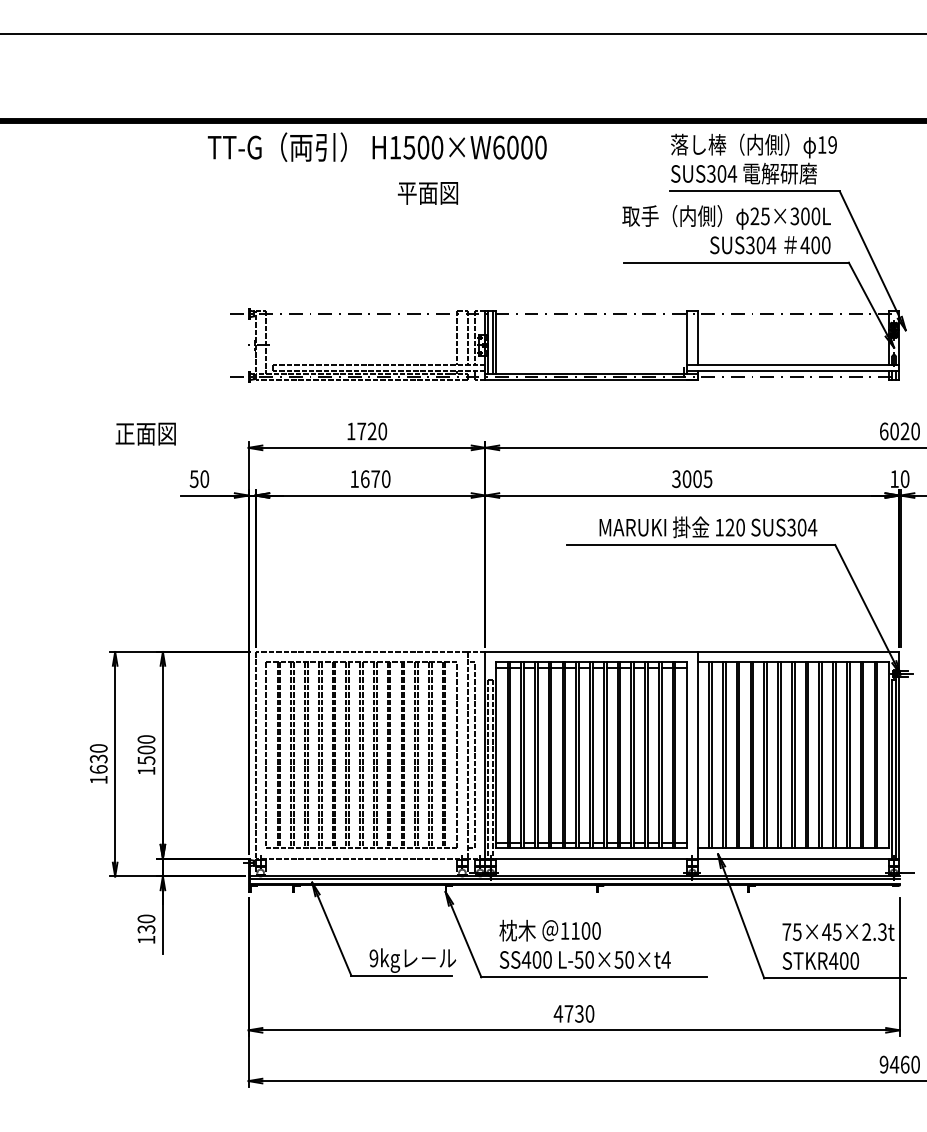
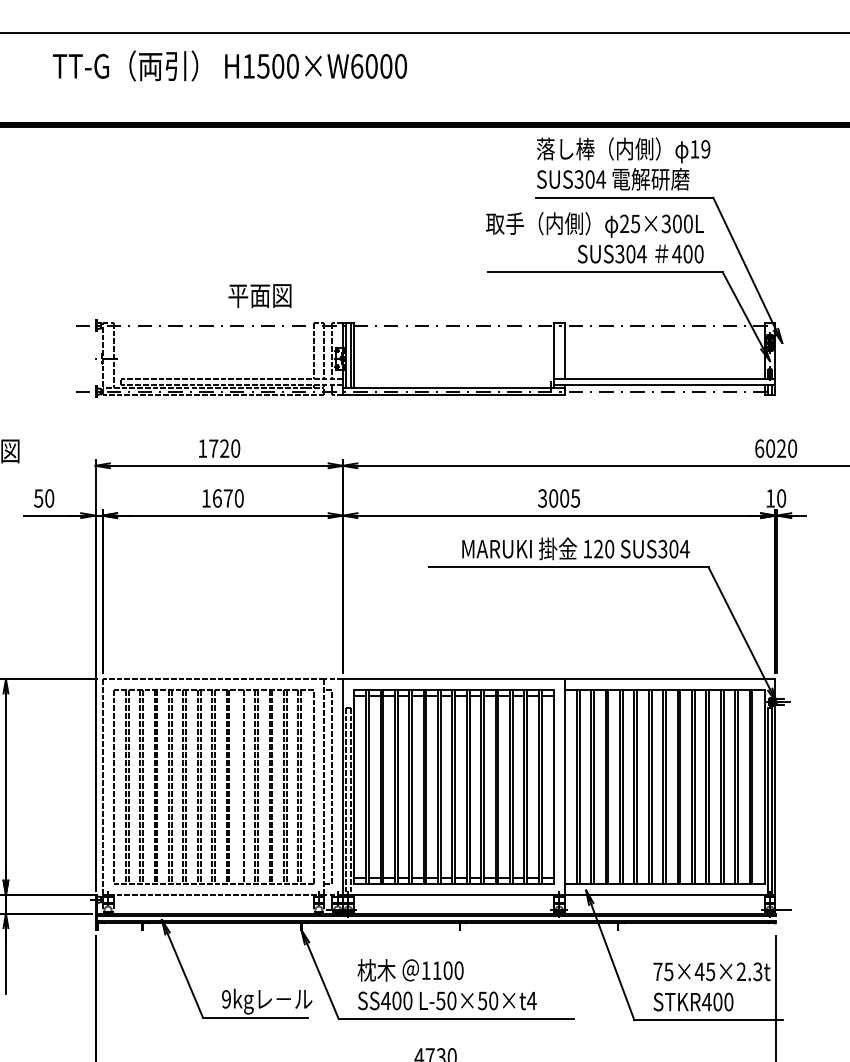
text: (376, 146) -> (229, 65), moved
text: (427, 193) -> (259, 296), moved
line: (387, 755) -> (240, 787), removed

